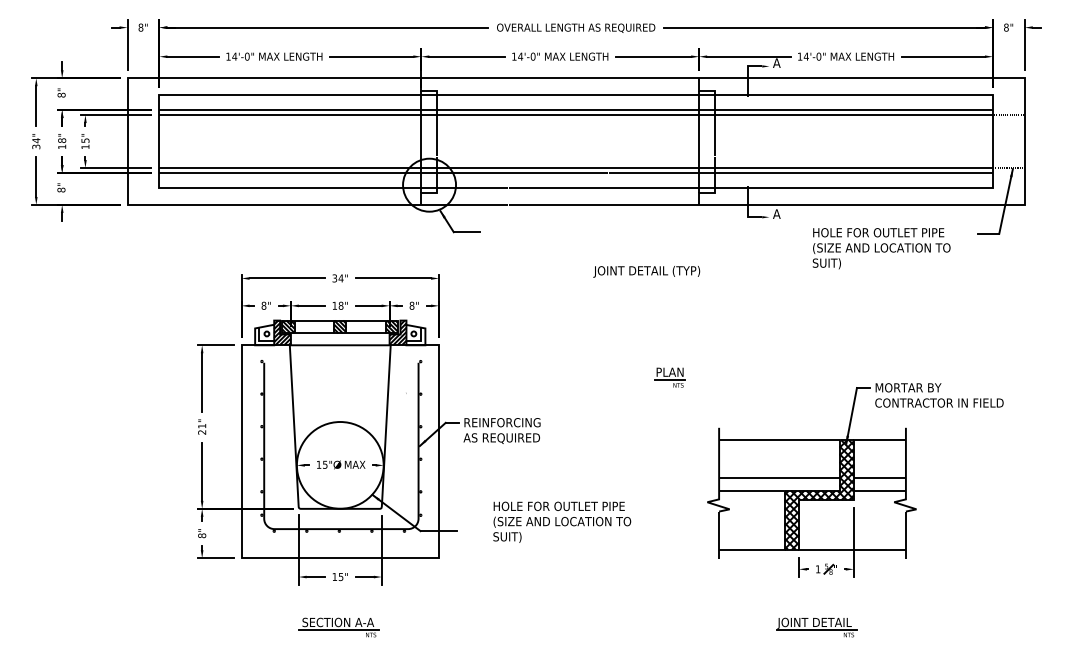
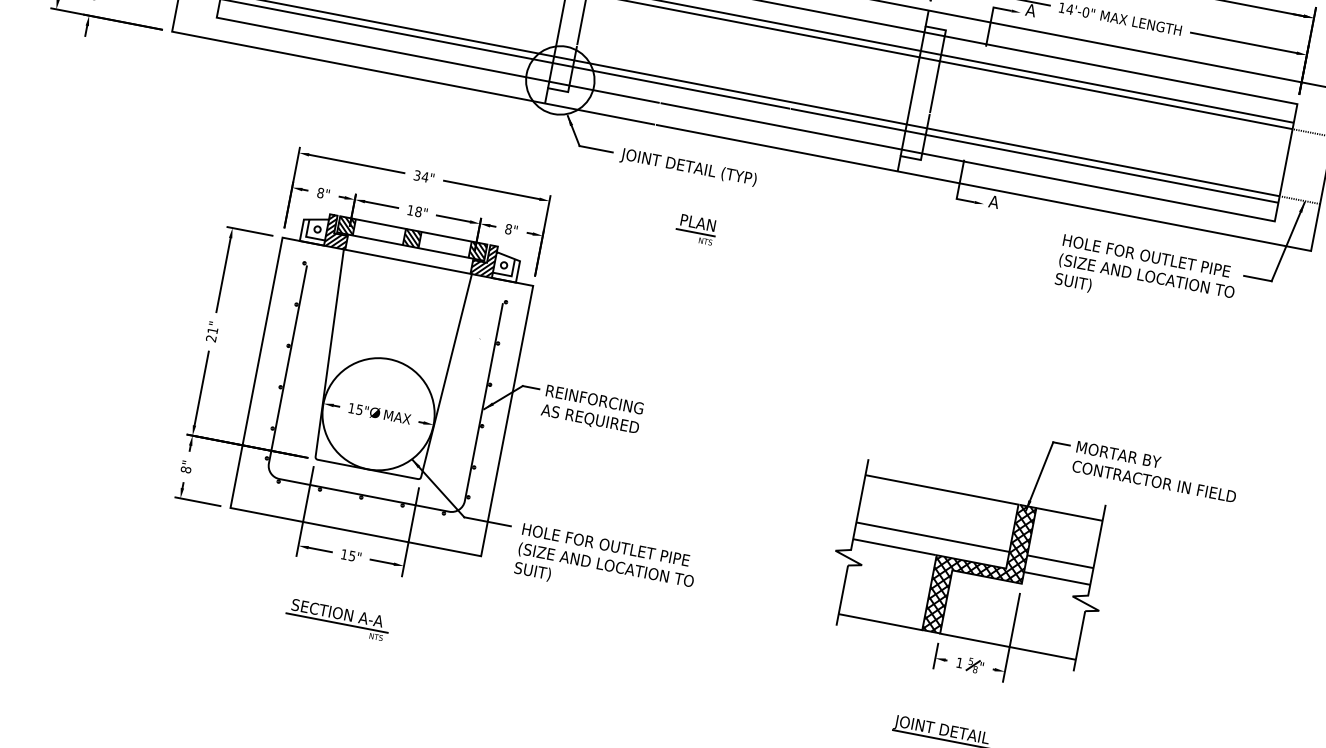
text: (881, 248) -> (1146, 276), moved
text: (646, 271) -> (688, 167), moved
part: (669, 377) -> (696, 229), moved
text: (562, 521) -> (606, 564), moved

